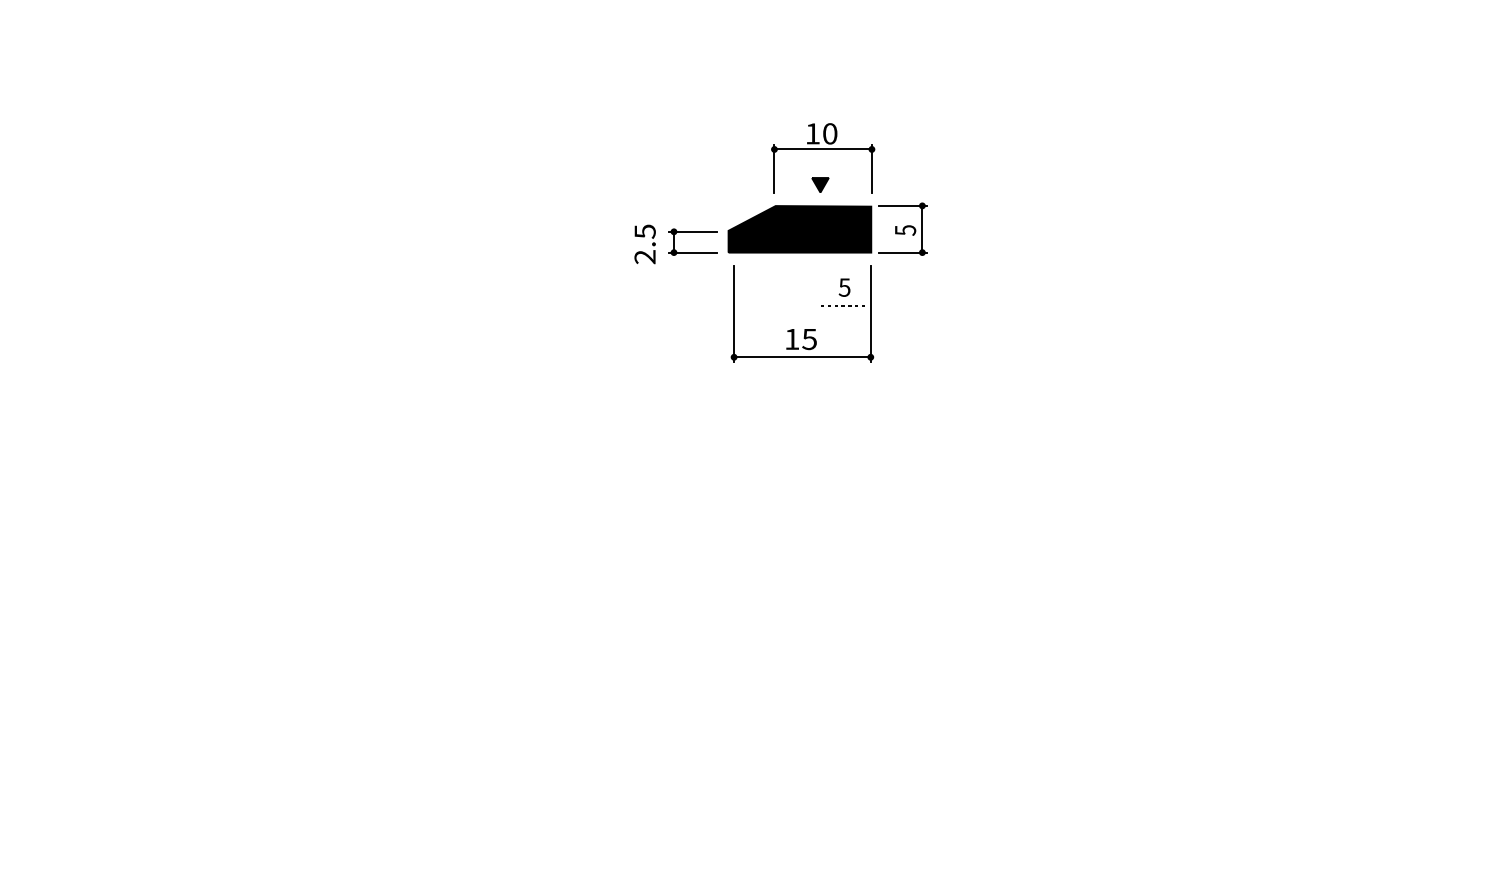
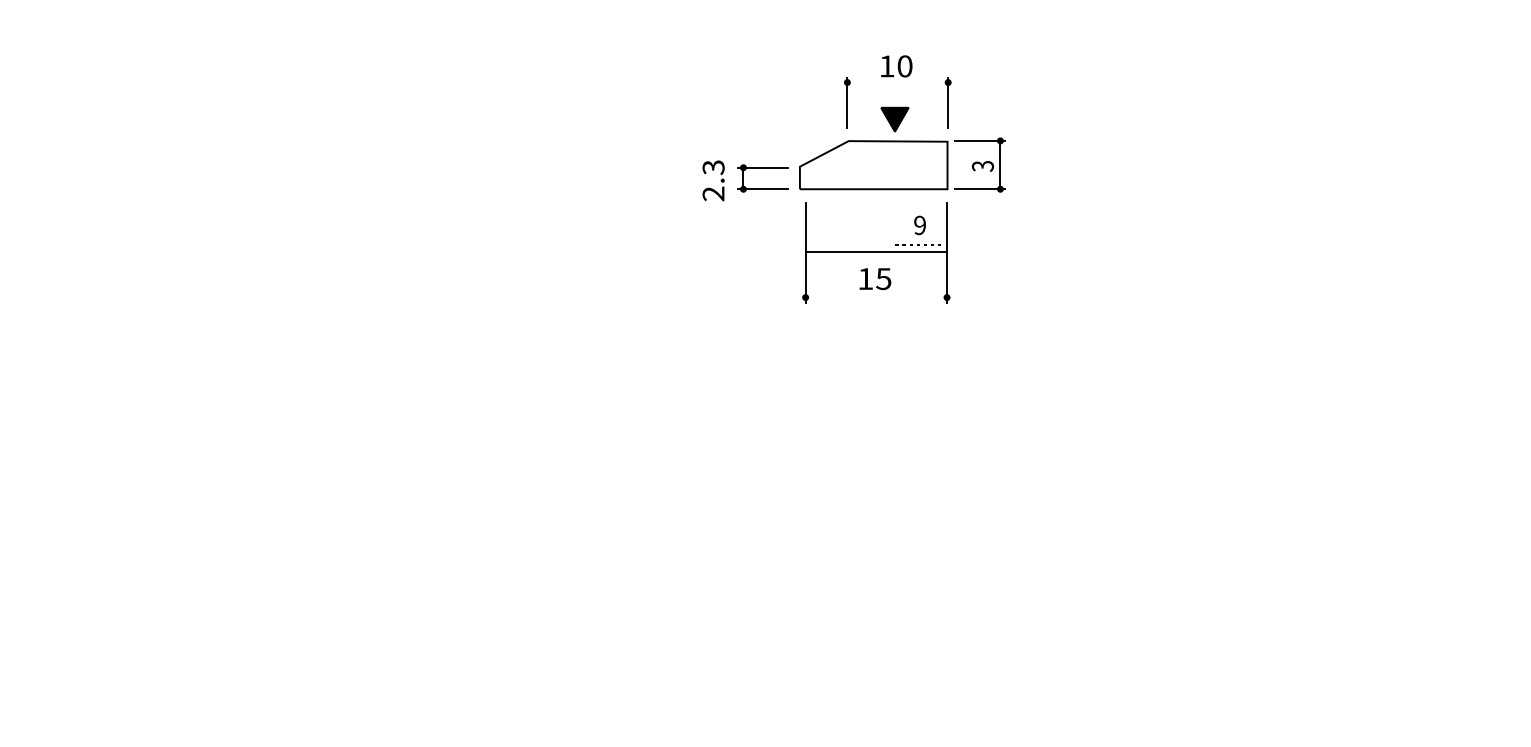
line: (822, 149) -> (897, 82), removed
part: (820, 184) -> (895, 118), size x1.6
fill: (799, 229) -> (873, 165), removed
text: (644, 230) -> (712, 166), 2.5 -> 2.3
text: (904, 230) -> (981, 166), 5 -> 3
text: (844, 287) -> (919, 225), 5 -> 9
line: (802, 357) -> (876, 252), moved

